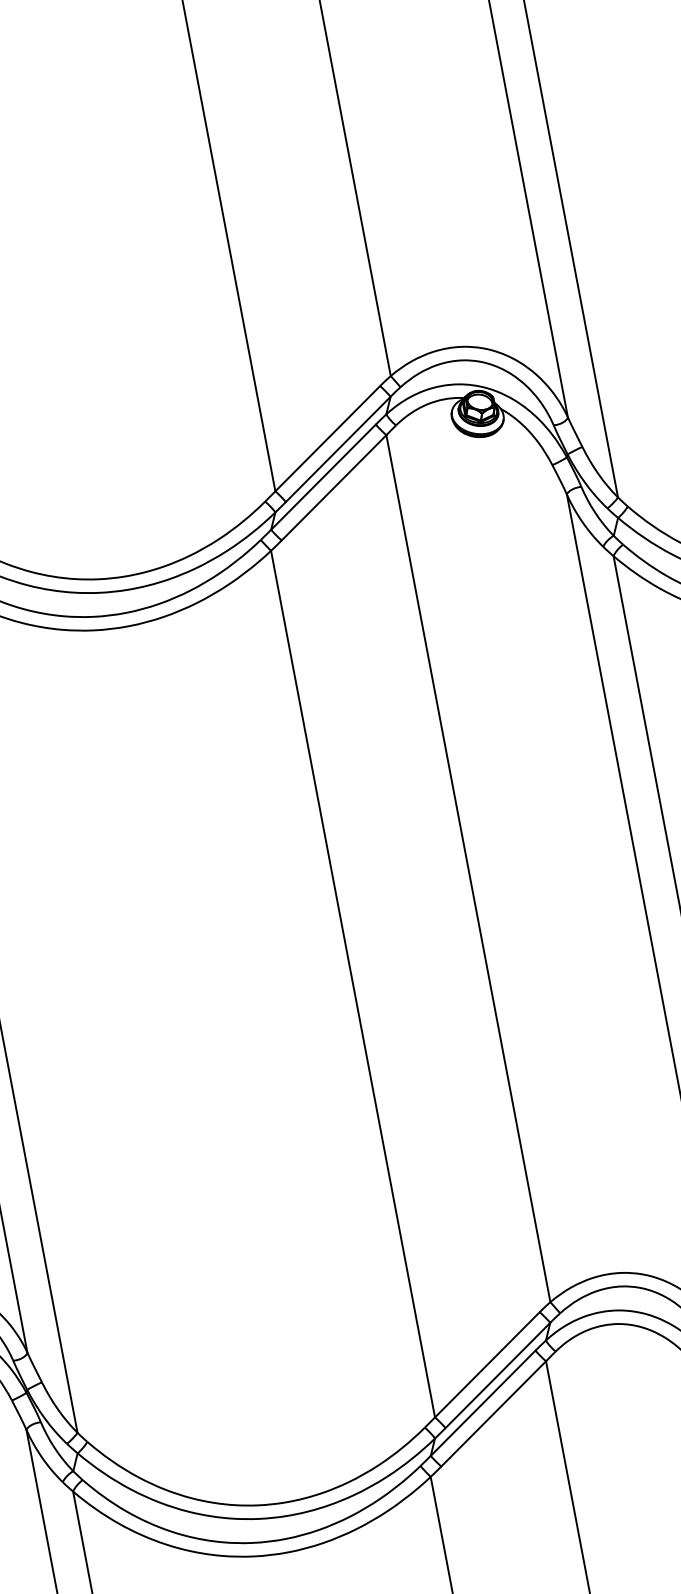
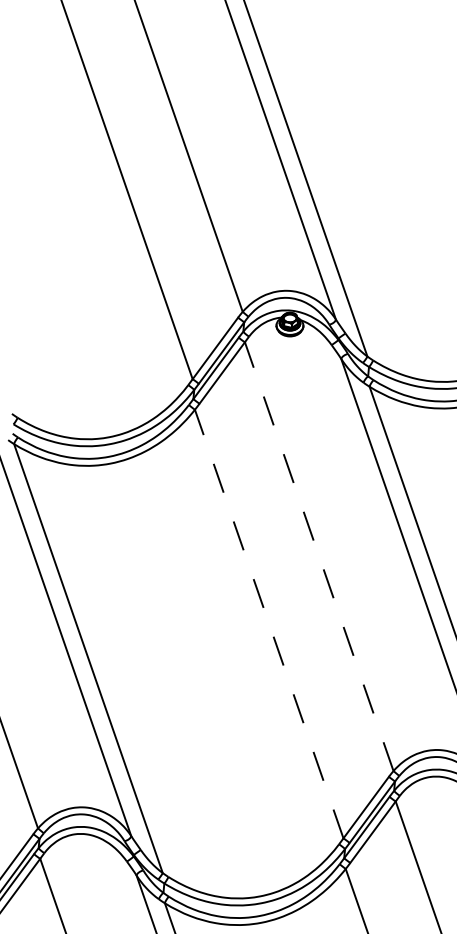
line: (468, 868) -> (319, 556), solid -> dashed
line: (353, 985) -> (269, 624), solid -> dashed

